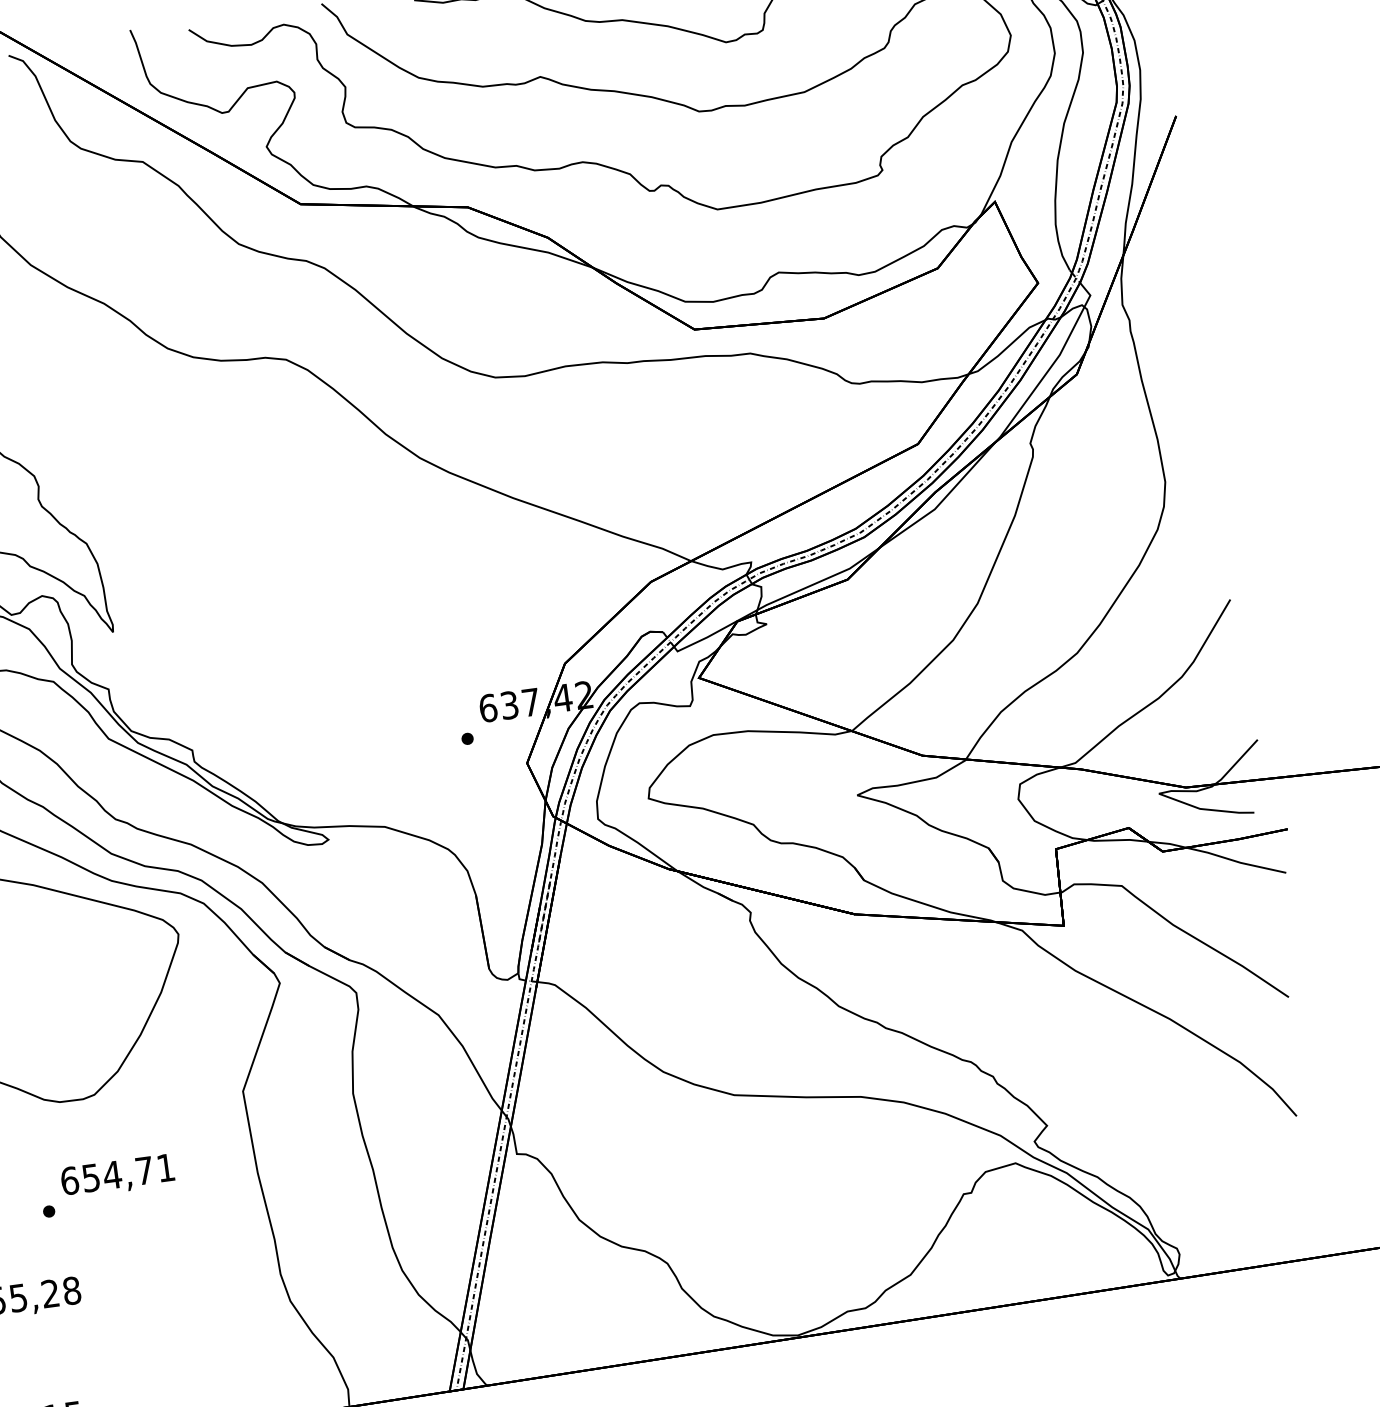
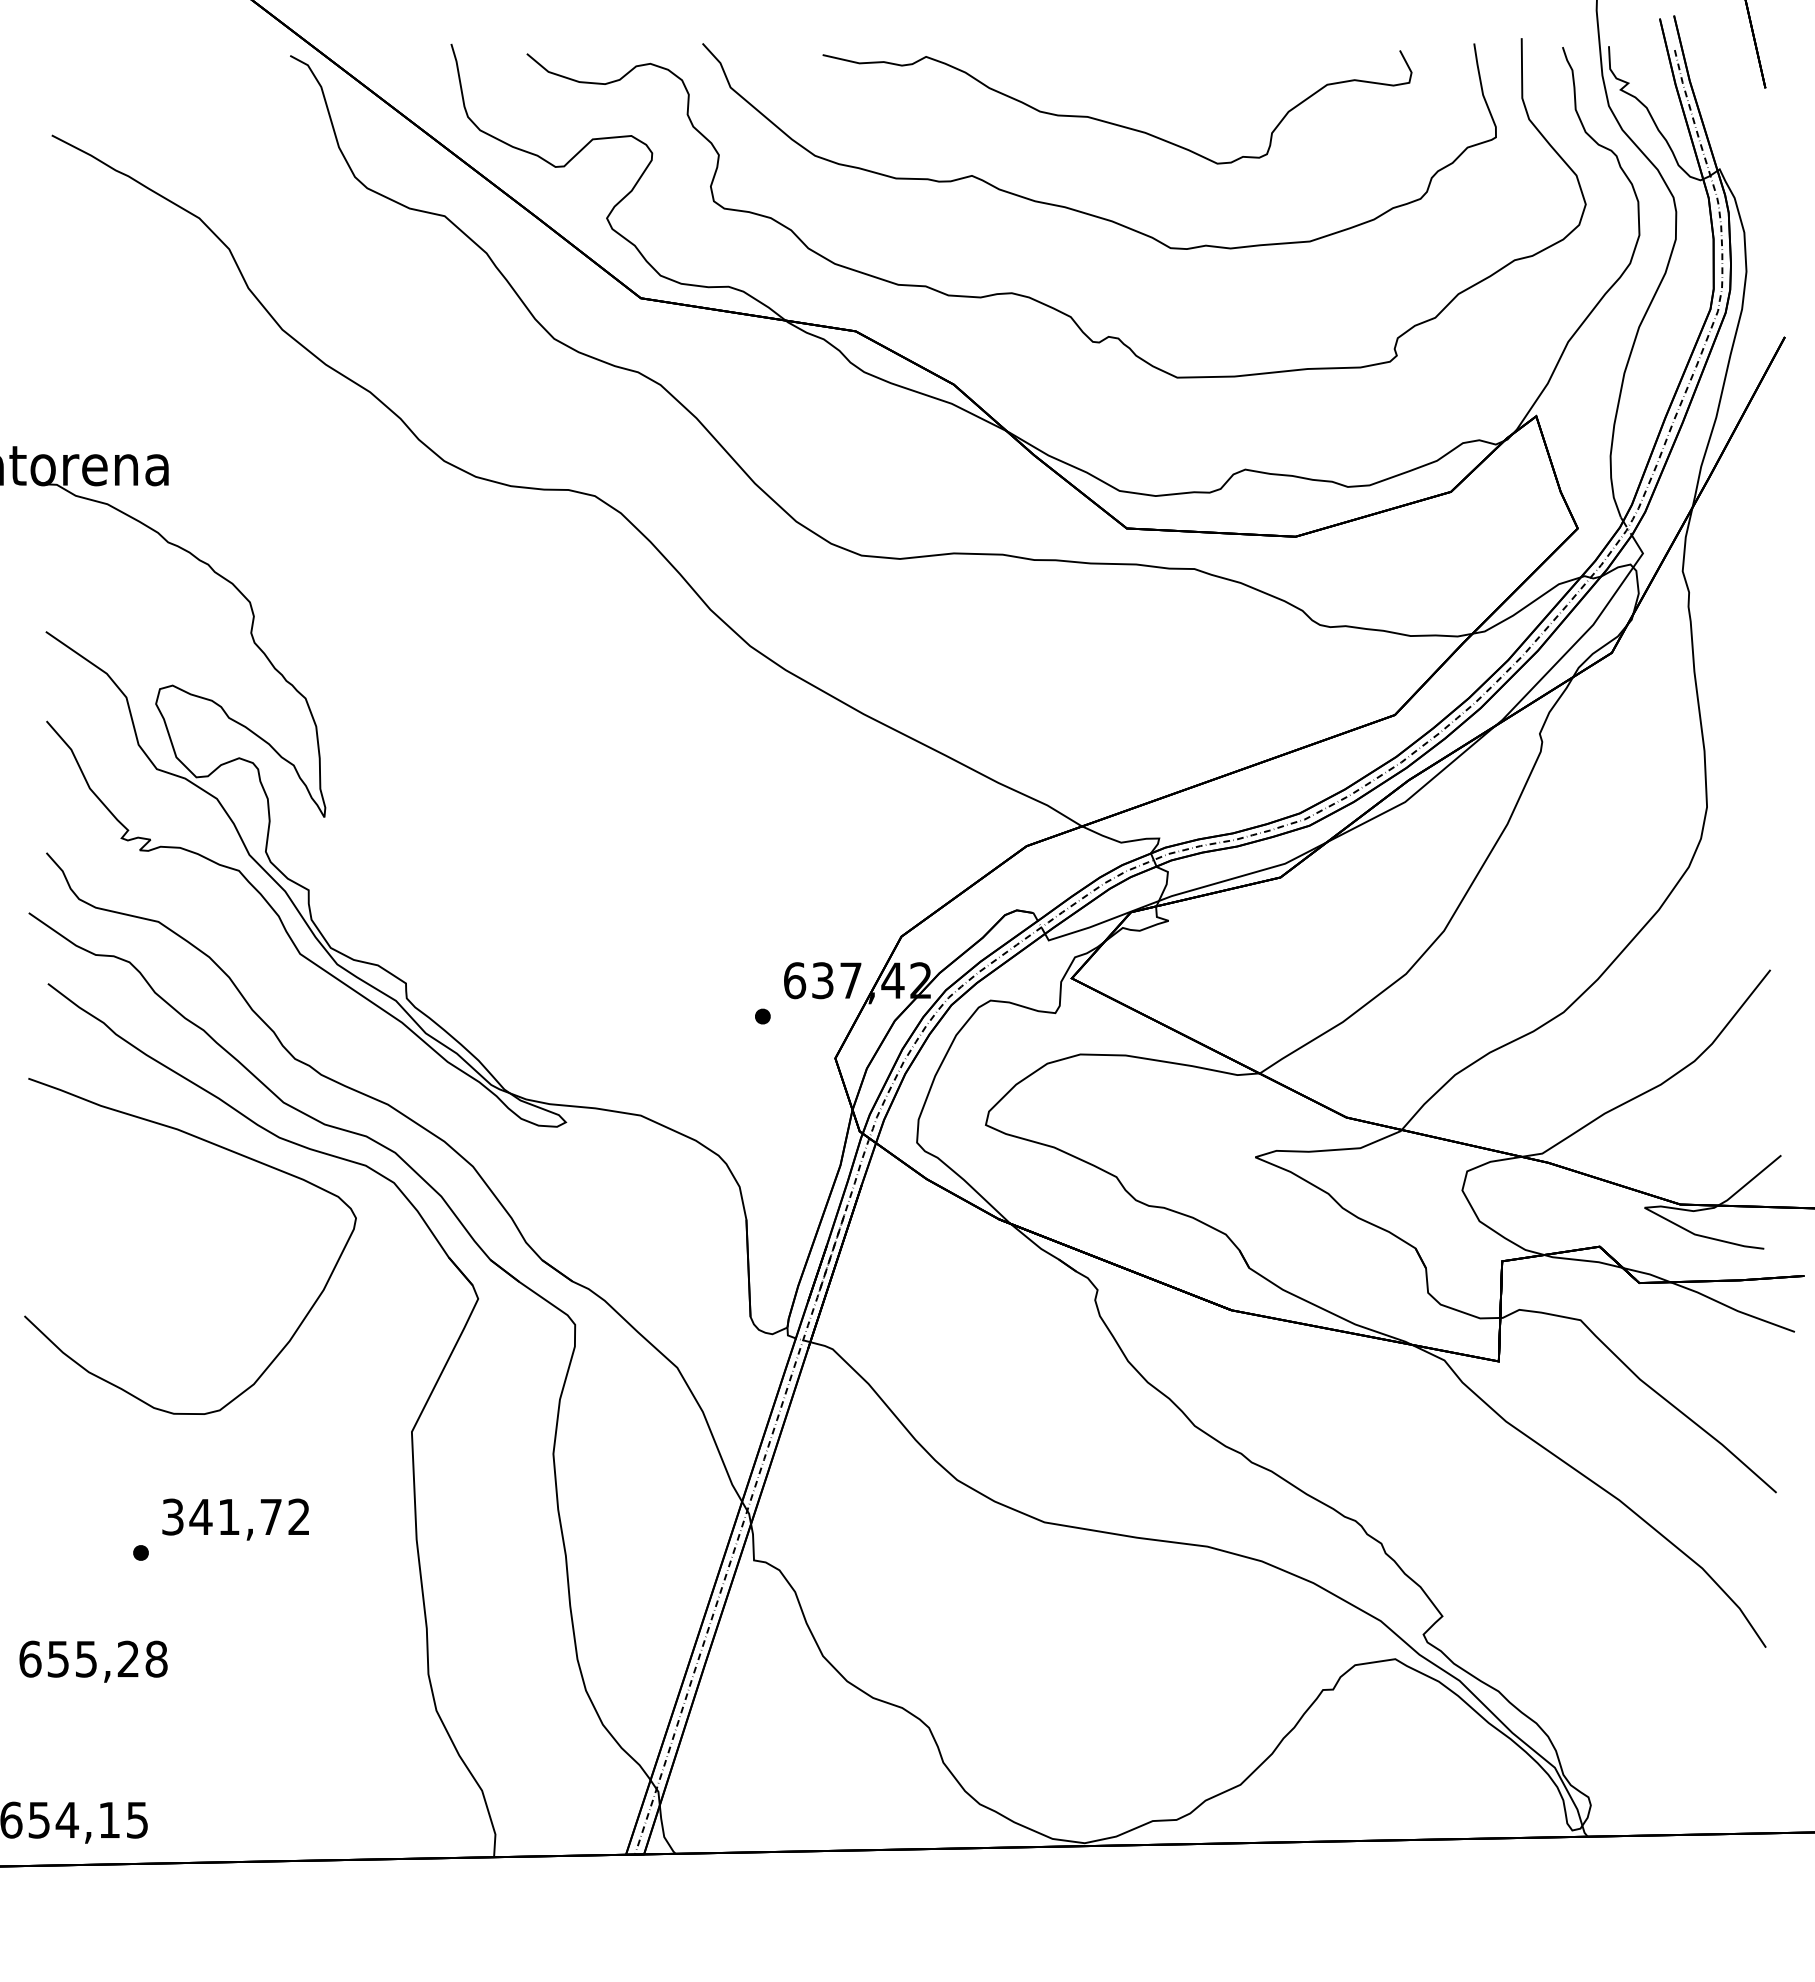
text: (117, 1174) -> (235, 1516), 654,71 -> 341,72

